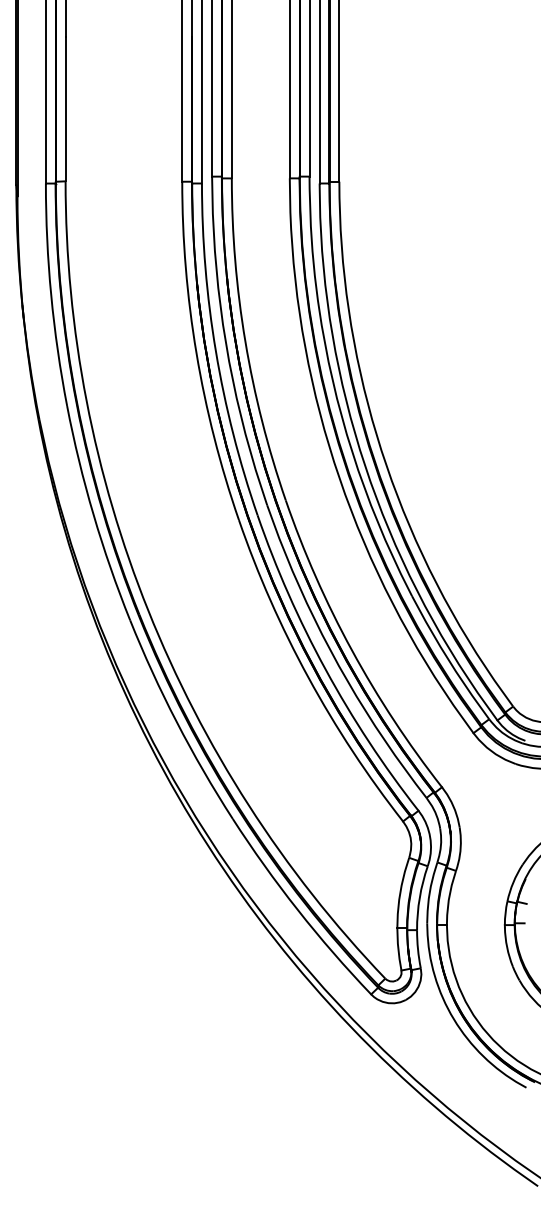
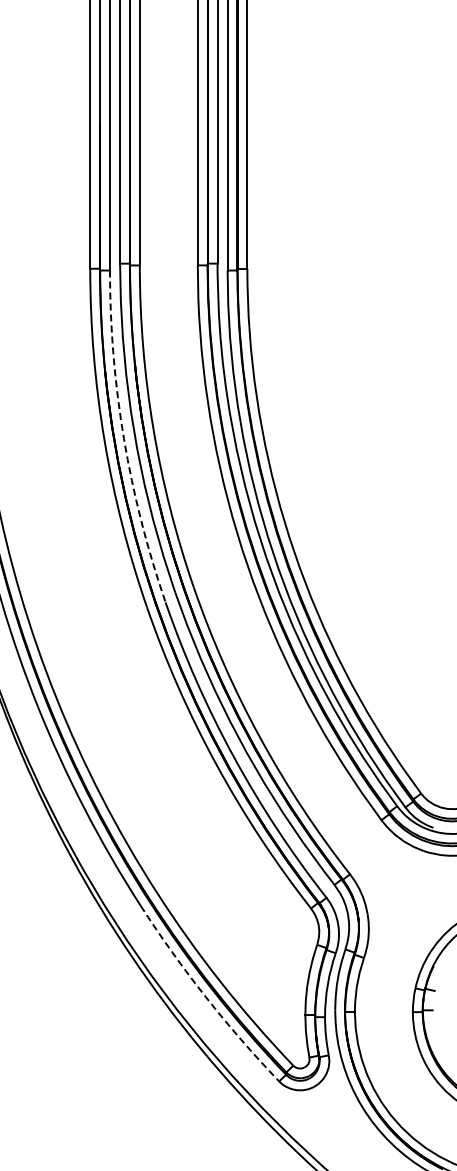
arc: (215, 351) -> (123, 438), solid -> dashed
arc: (297, 909) -> (205, 996), solid -> dashed

